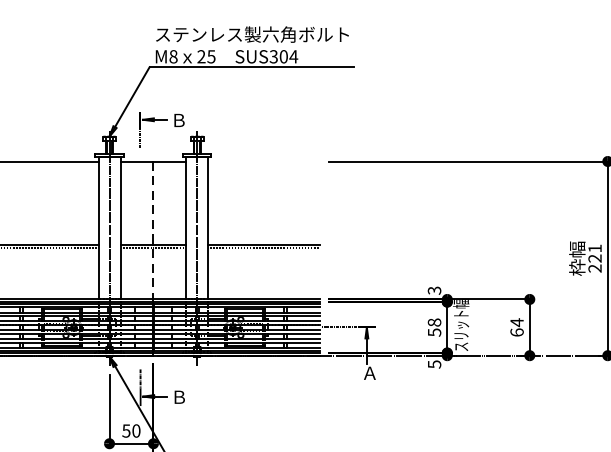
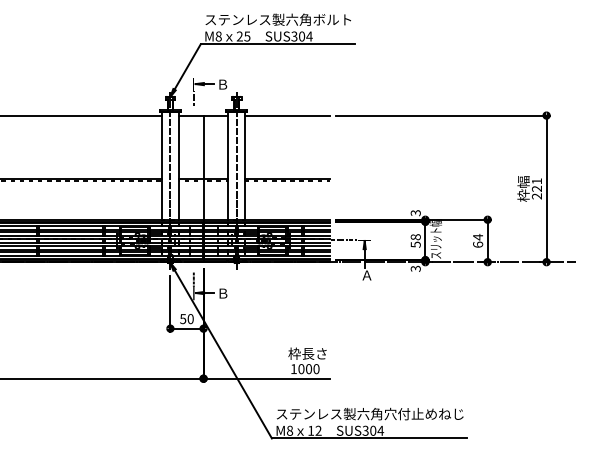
line: (264, 161) -> (287, 115), added
line: (153, 232) -> (203, 169), dashed -> solid
text: (432, 364) -> (414, 268), 5 -> 3

